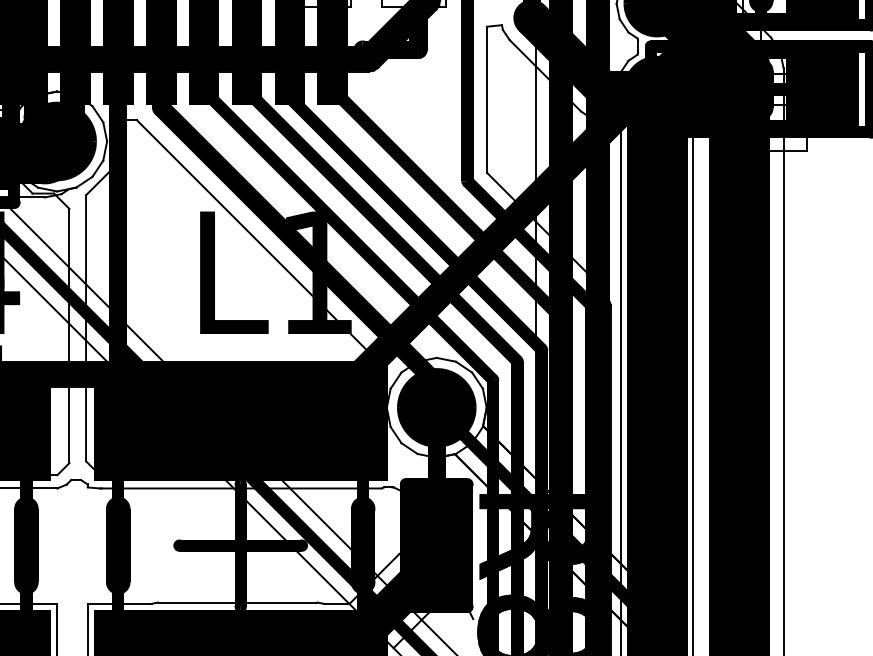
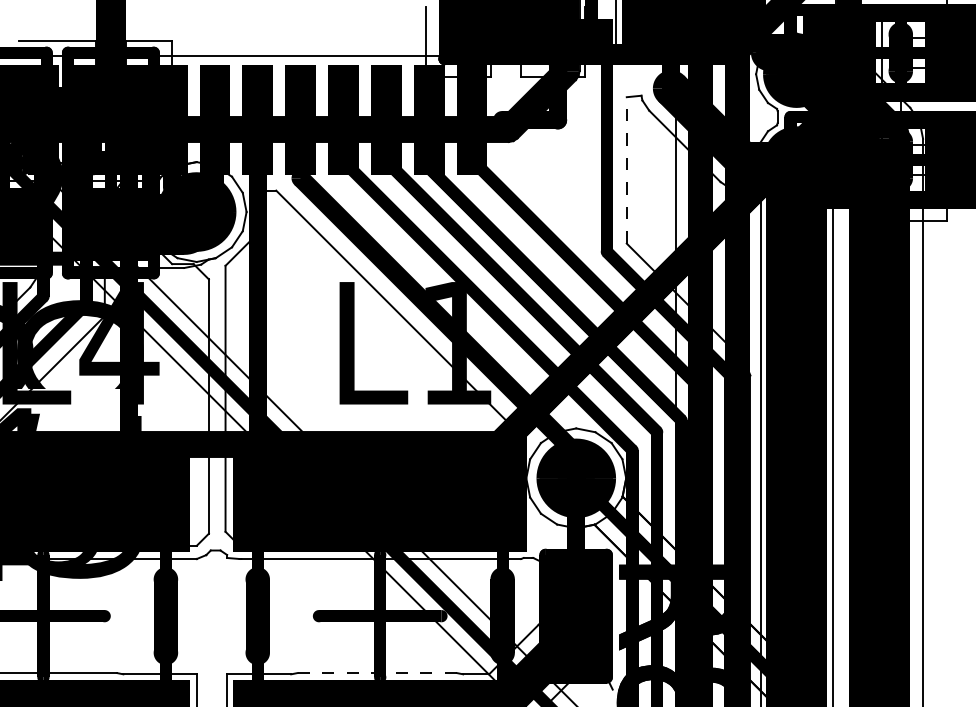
line: (487, 98) -> (626, 169), solid -> dashed
line: (238, 602) -> (377, 673), solid -> dashed

